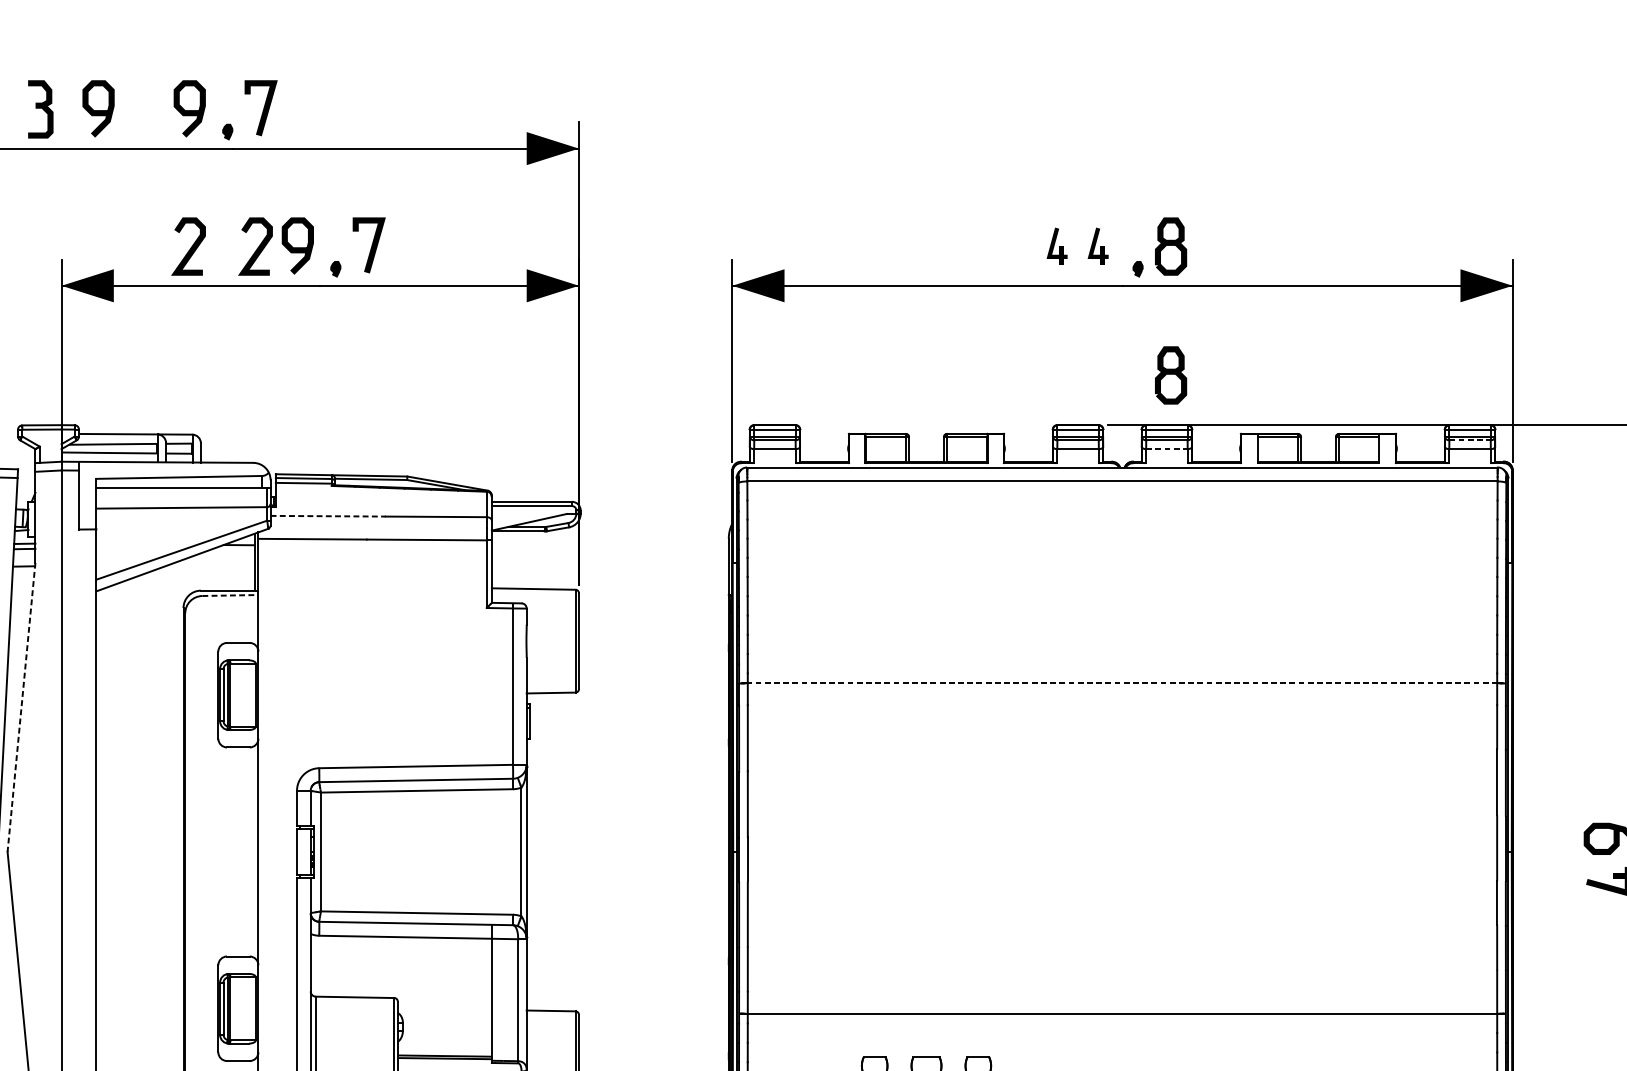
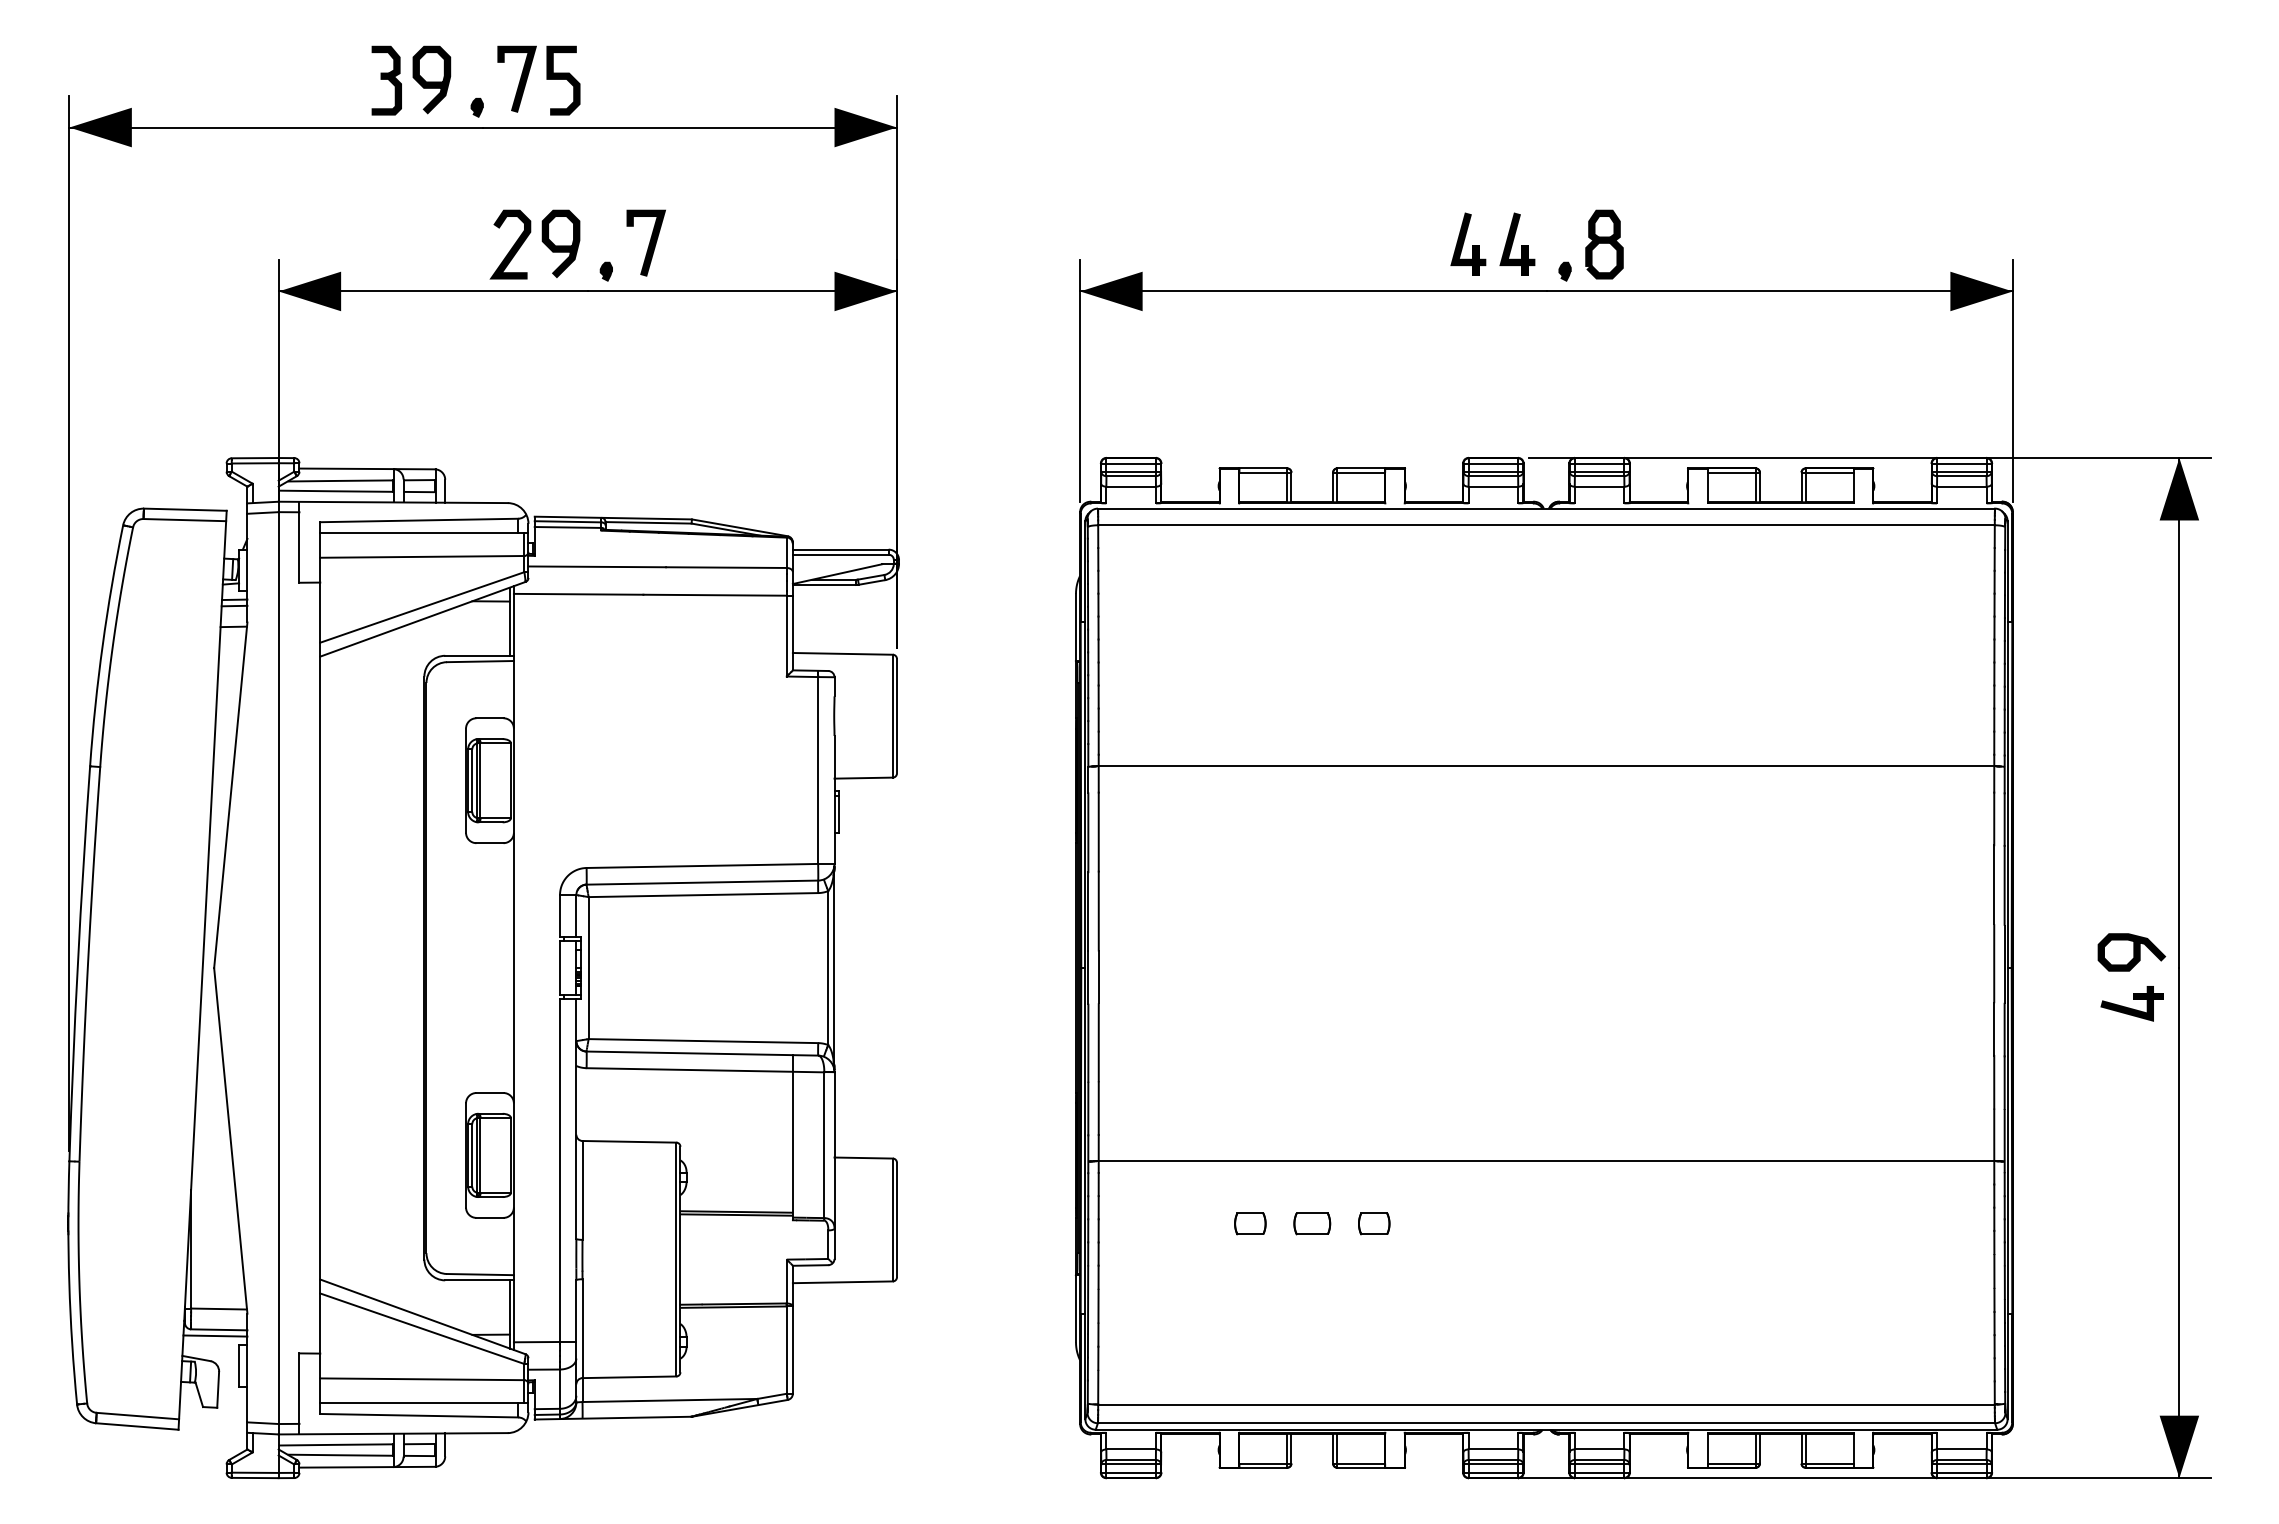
curve: (299, 108) -> (563, 79), added
part: (40, 109) -> (386, 80), moved
curve: (98, 110) -> (322, 81), removed
part: (1057, 245) -> (1468, 243), size x1.43
part: (1098, 245) -> (1517, 243), size x1.43
curve: (190, 248) -> (432, 246), removed
part: (1171, 375) -> (1604, 398), removed
line: (1469, 440) -> (1961, 476), dashed -> solid
line: (1166, 448) -> (1599, 486), dashed -> solid
line: (328, 515) -> (597, 566), dashed -> solid
line: (230, 595) -> (480, 661), dashed -> solid
line: (1122, 683) -> (1546, 766), dashed -> solid
line: (21, 707) -> (230, 795), dashed -> solid

